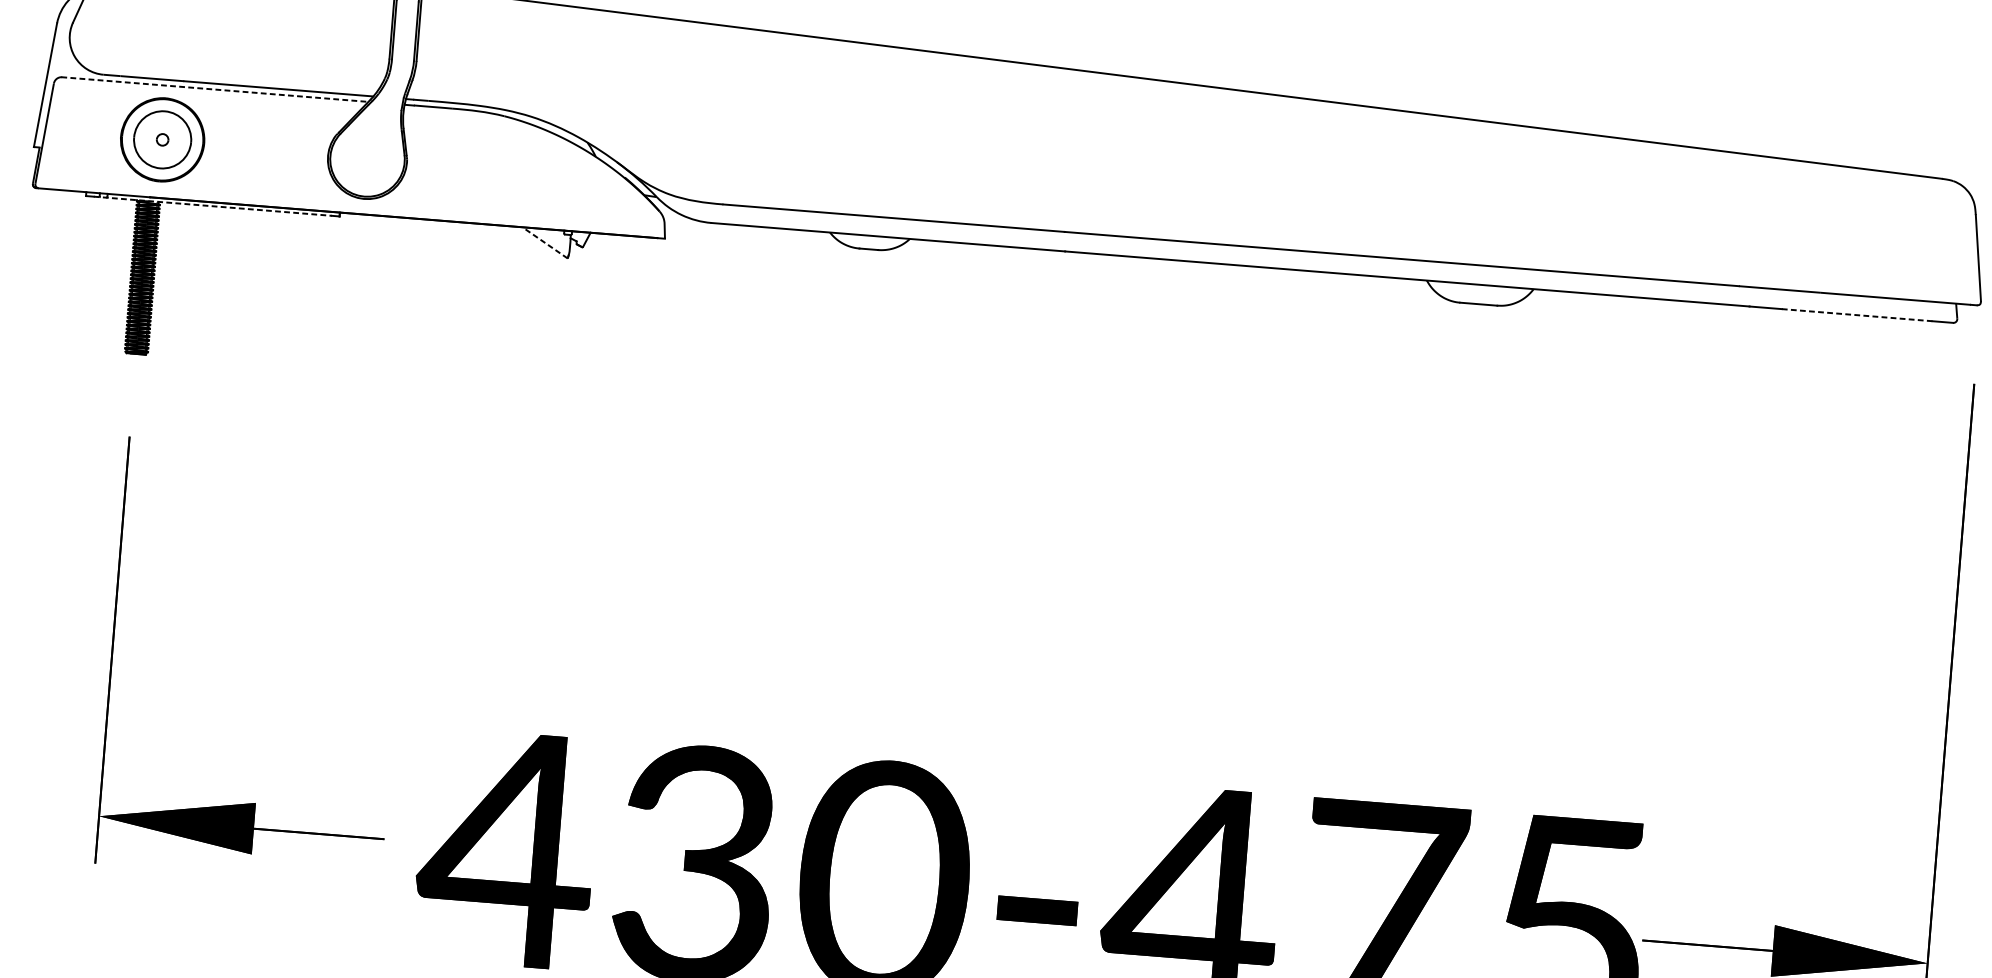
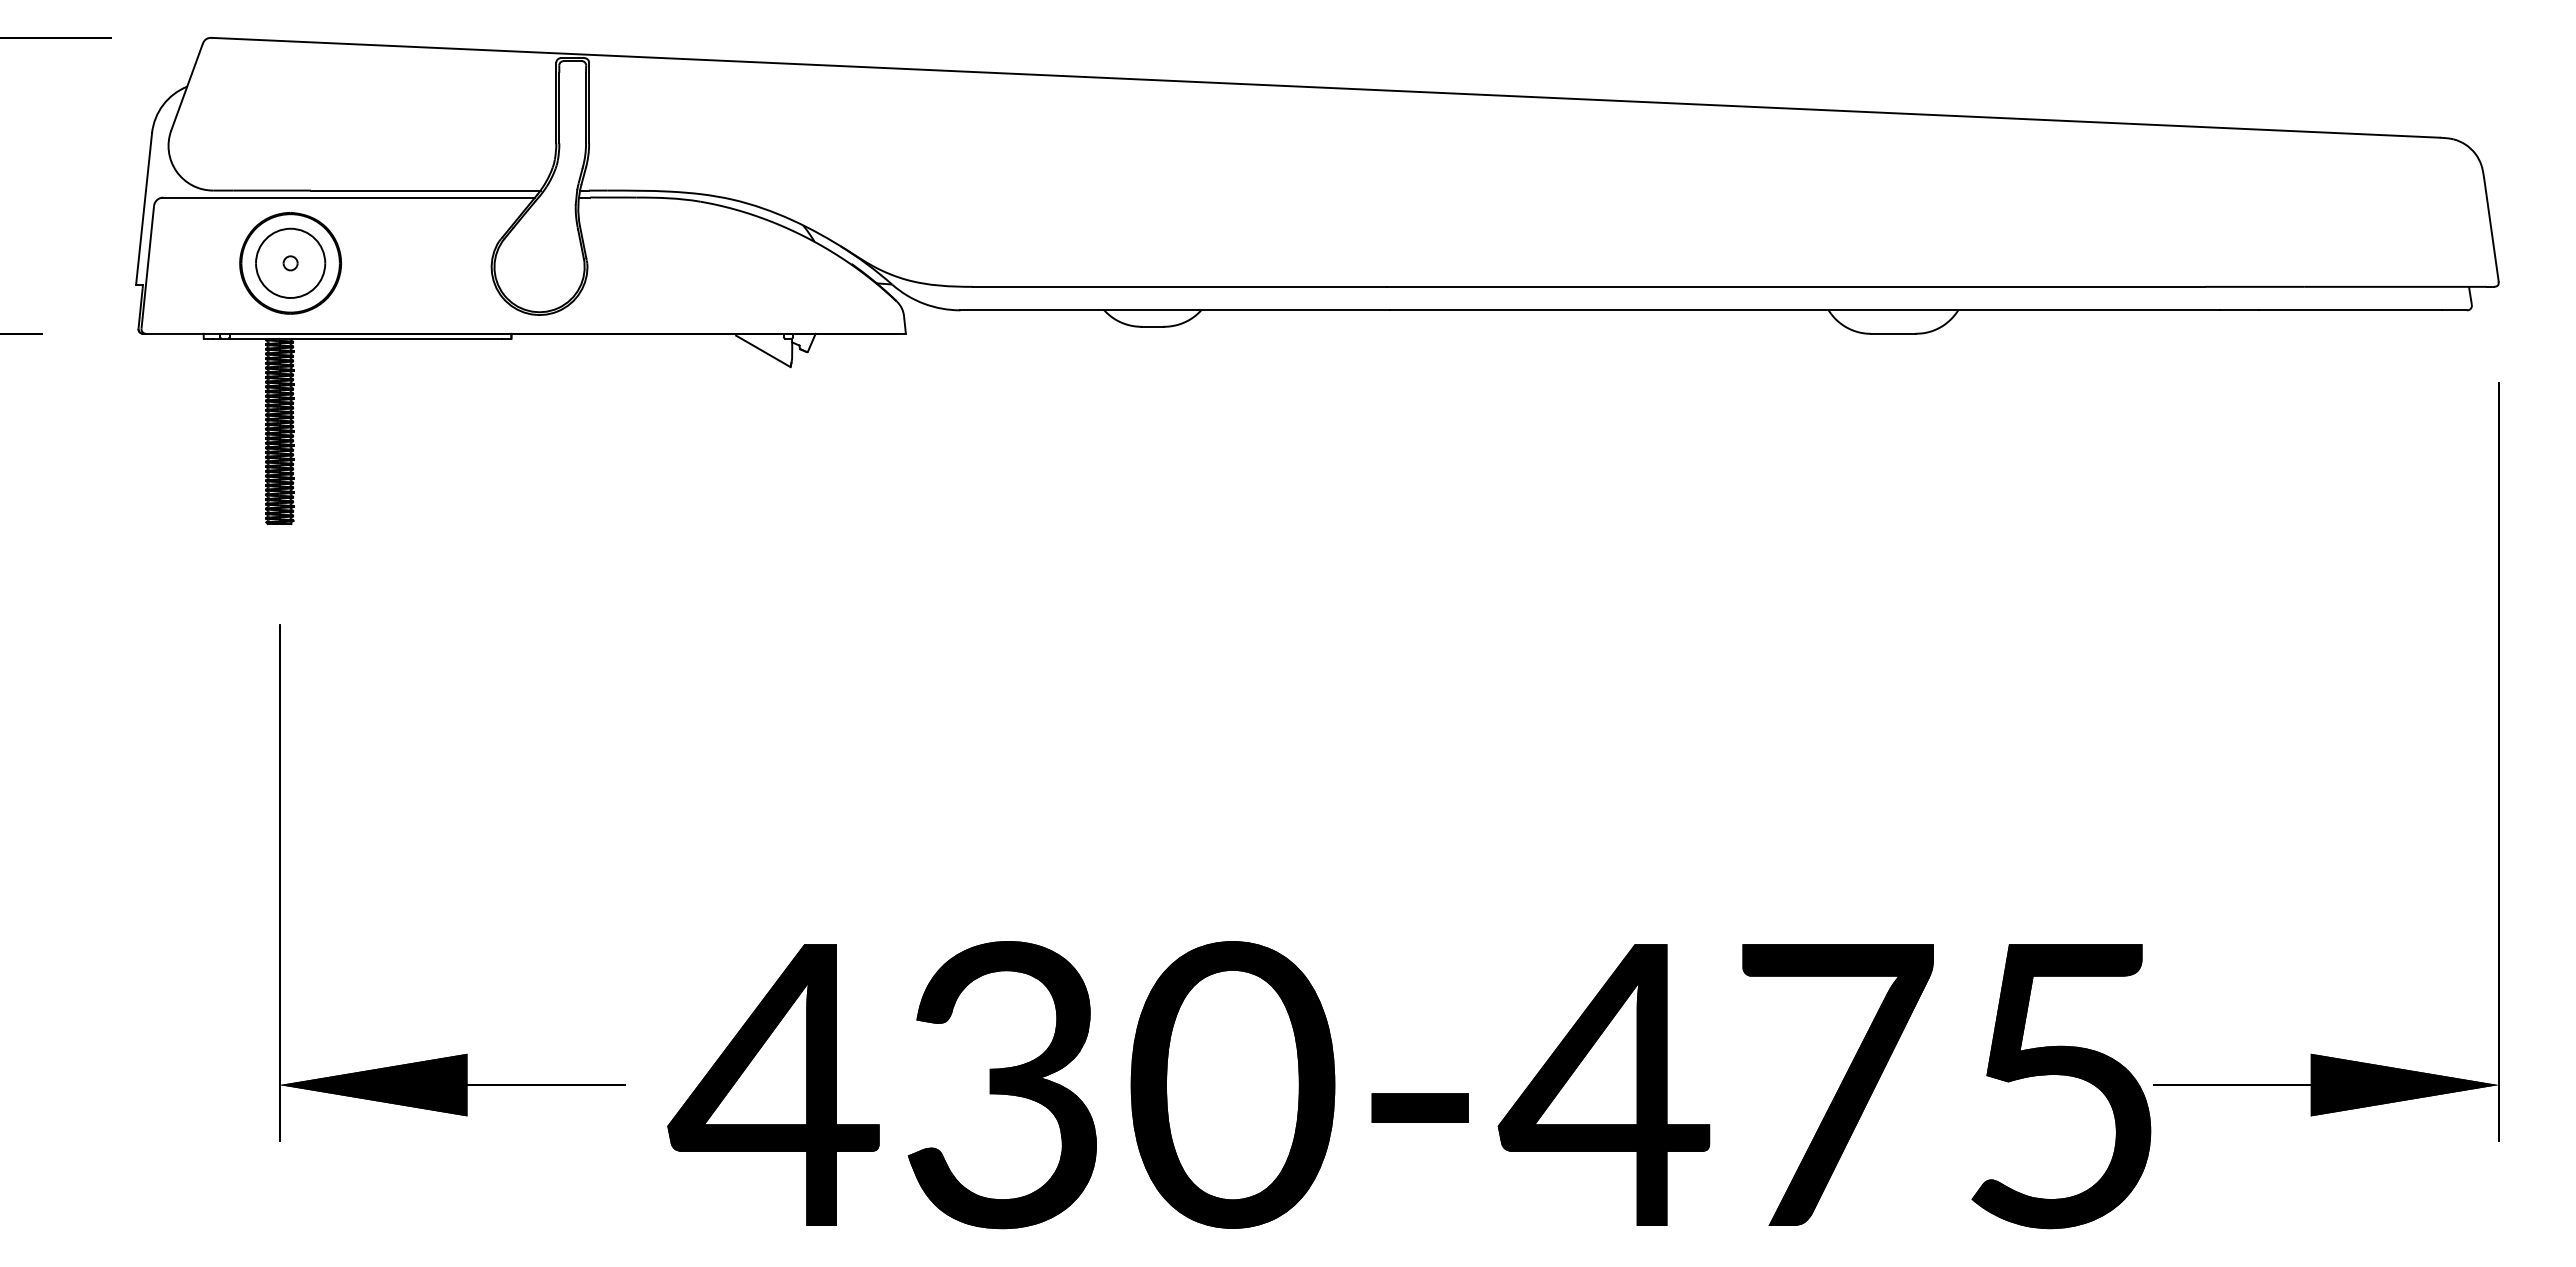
line: (215, 89) -> (349, 197), dashed -> solid
line: (213, 206) -> (358, 338), dashed -> solid
line: (545, 243) -> (762, 351), dashed -> solid
line: (1857, 315) -> (2351, 310), dashed -> solid

